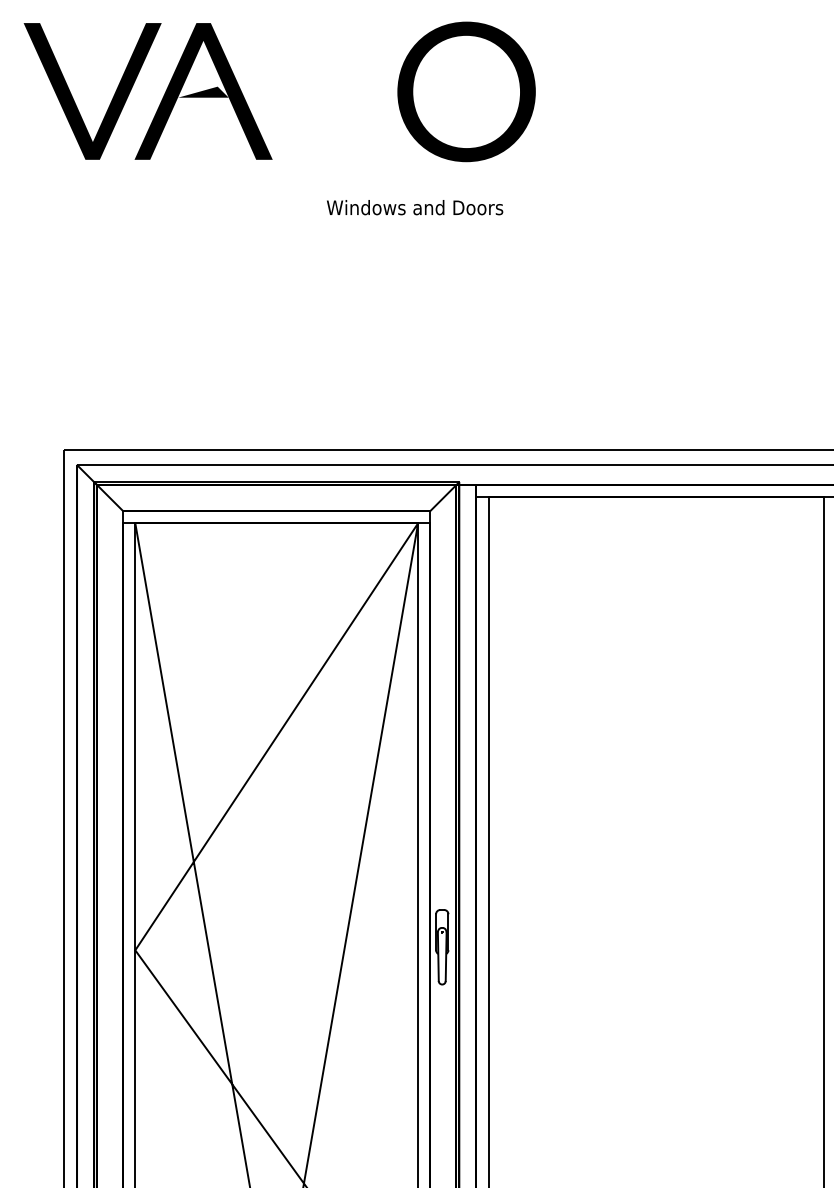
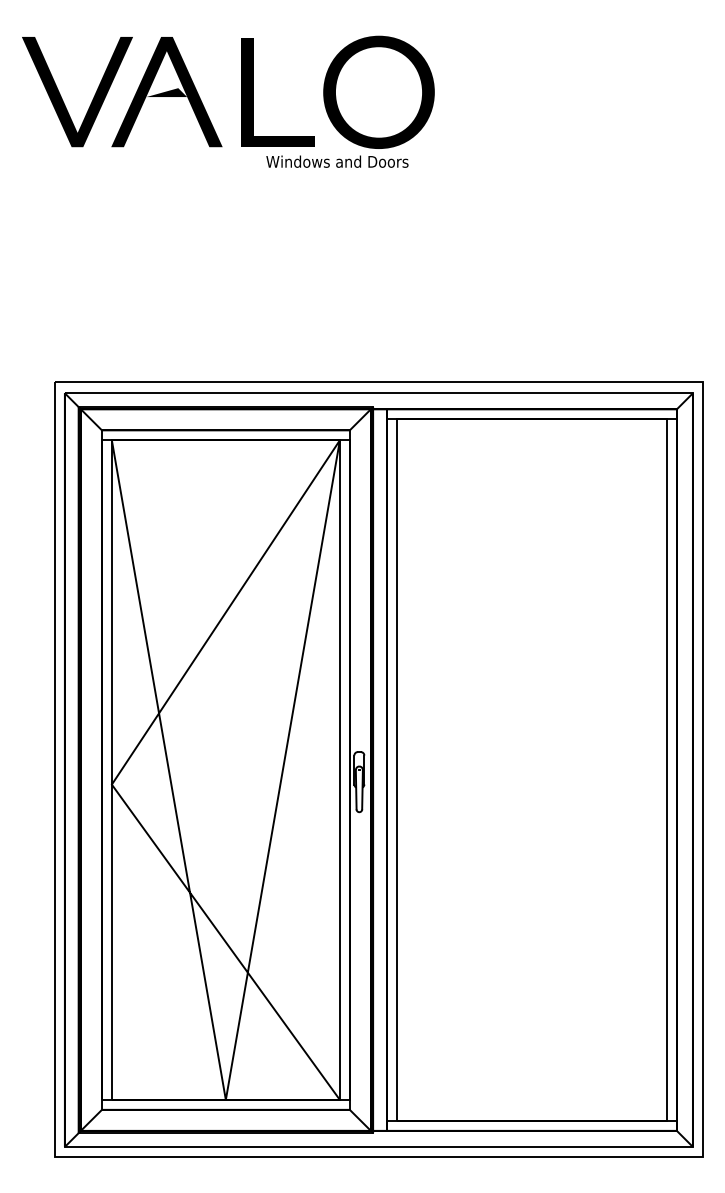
fill: (341, 92) -> (278, 92), added
text: (415, 207) -> (337, 161), moved

